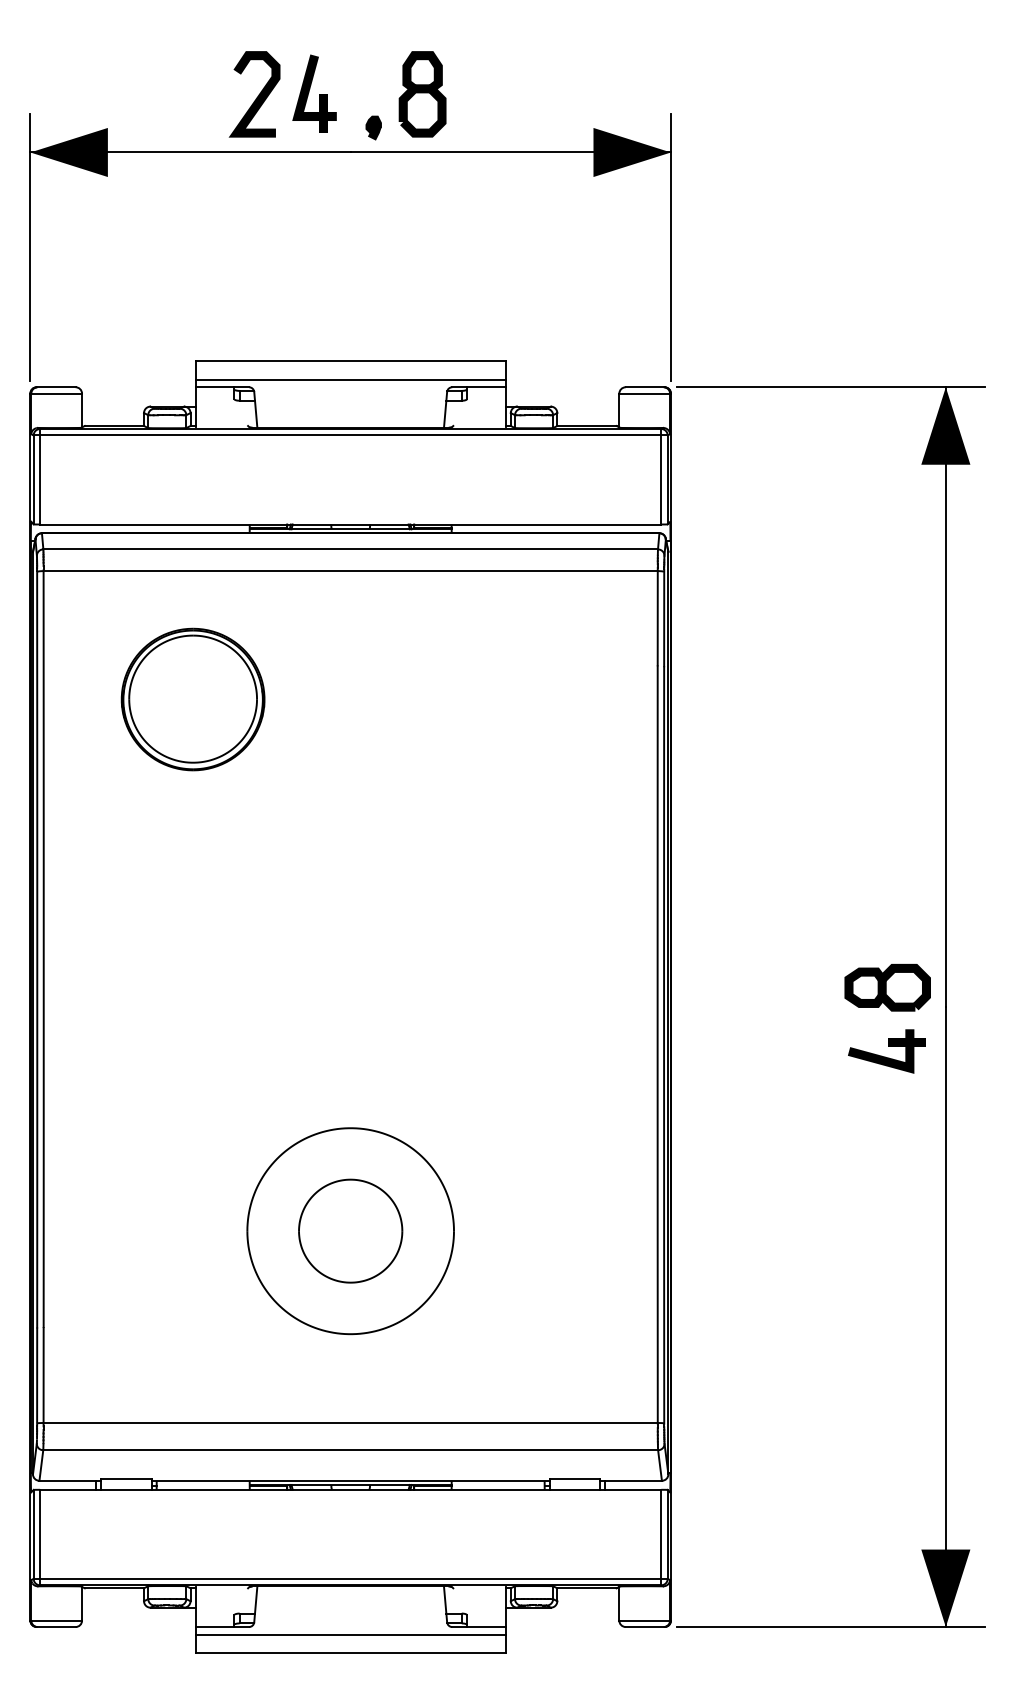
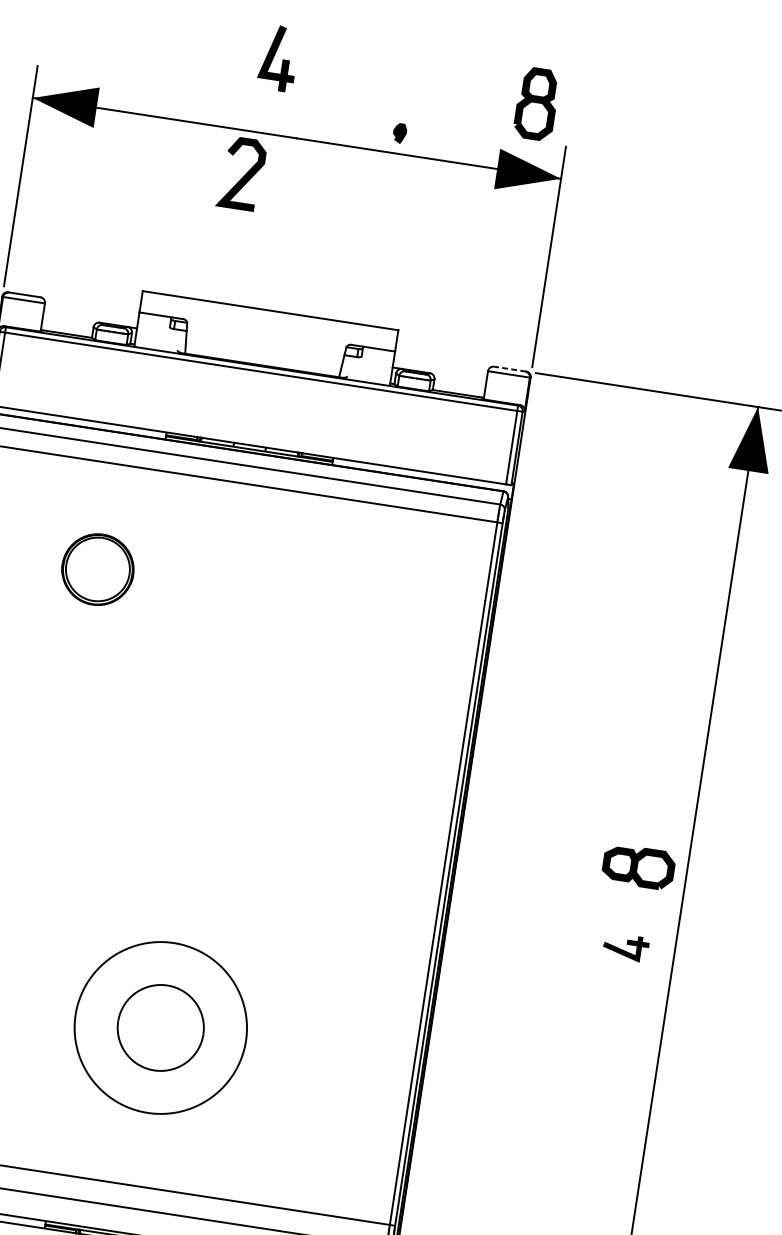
part: (314, 93) -> (278, 57), moved
part: (422, 94) -> (536, 104), moved
curve: (257, 96) -> (243, 175), moved
part: (373, 127) -> (399, 133), moved
line: (350, 379) -> (268, 325), removed
line: (644, 387) -> (509, 369), solid -> dashed
part: (192, 699) -> (97, 569), size x0.6
part: (887, 987) -> (638, 866), moved
part: (886, 1051) -> (625, 947), size x0.7

